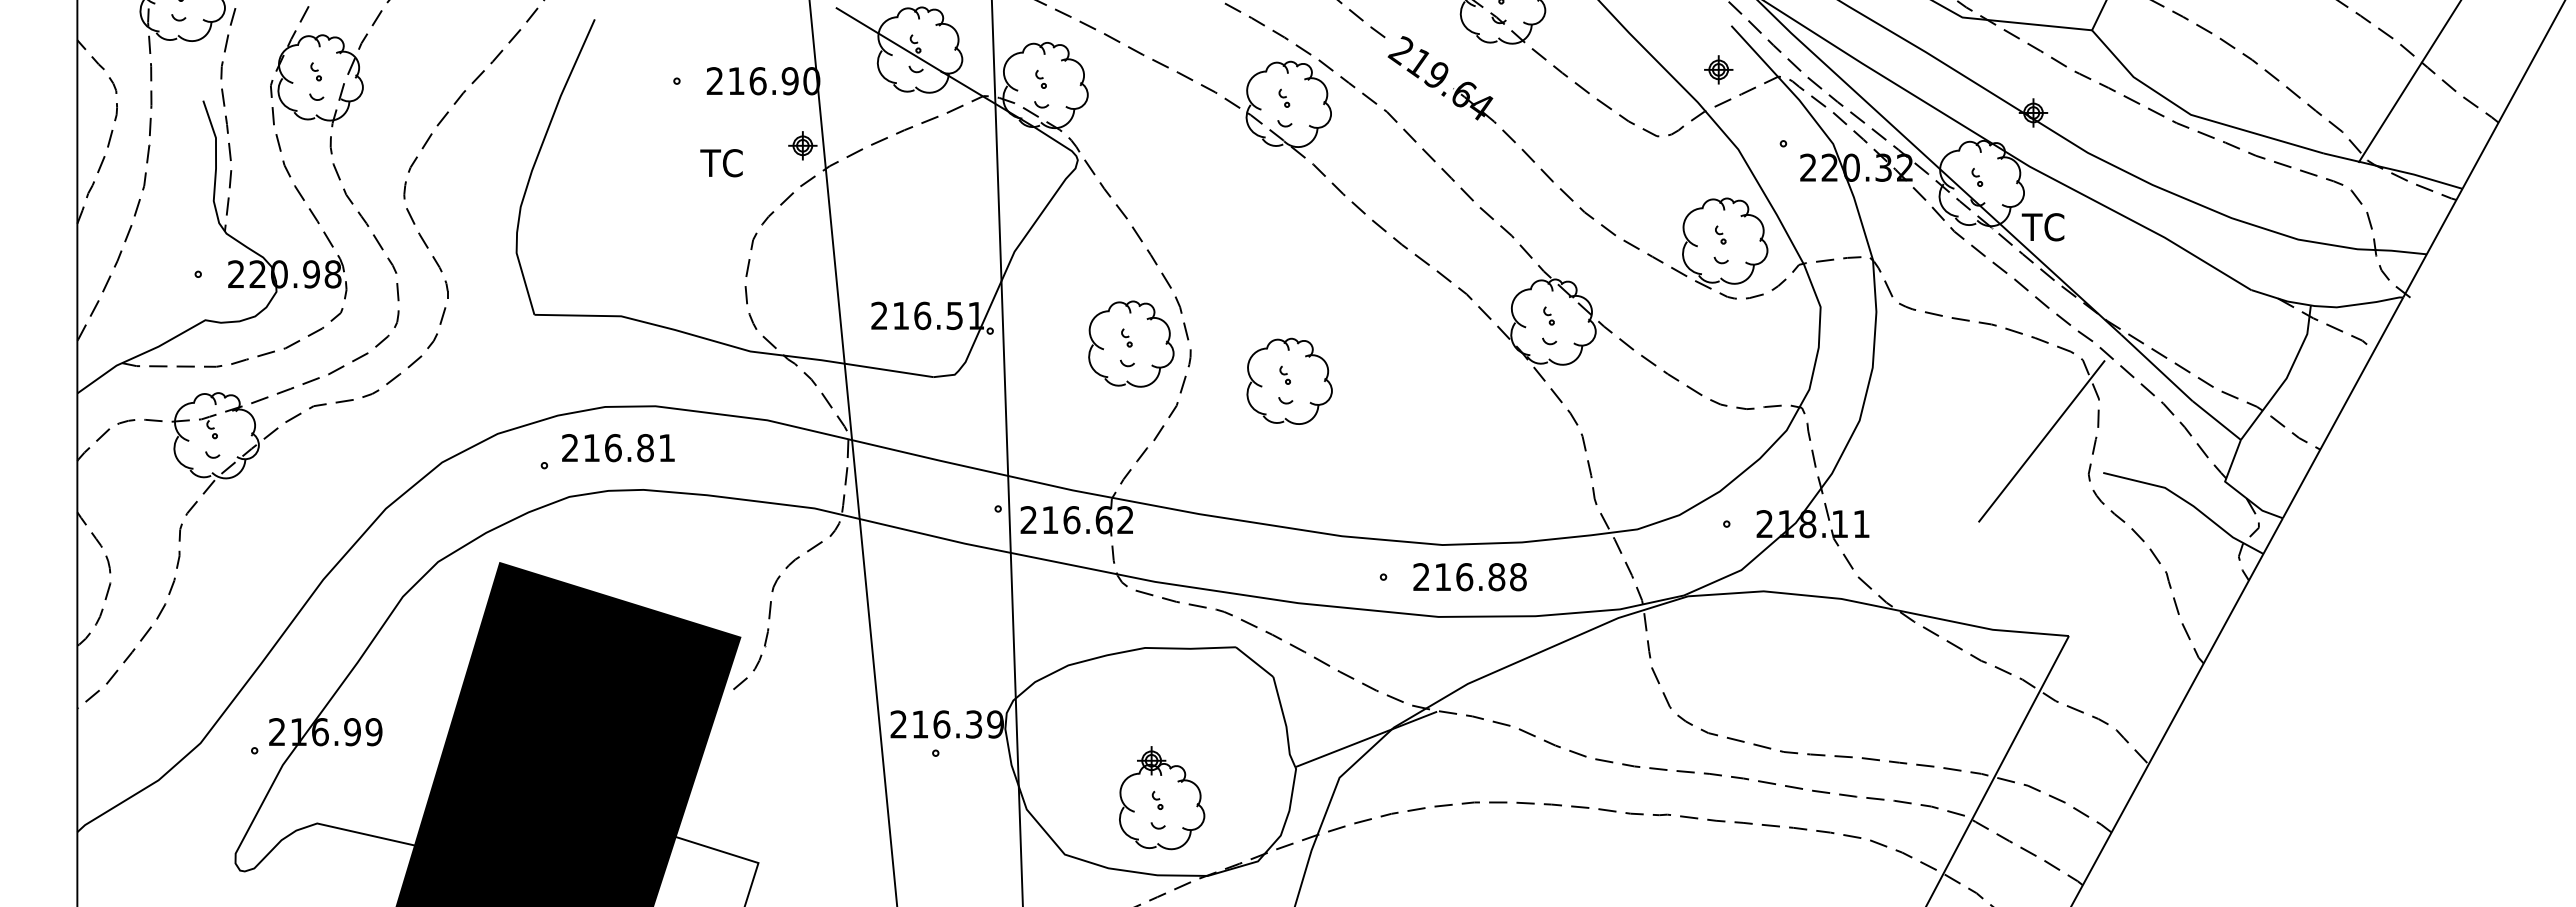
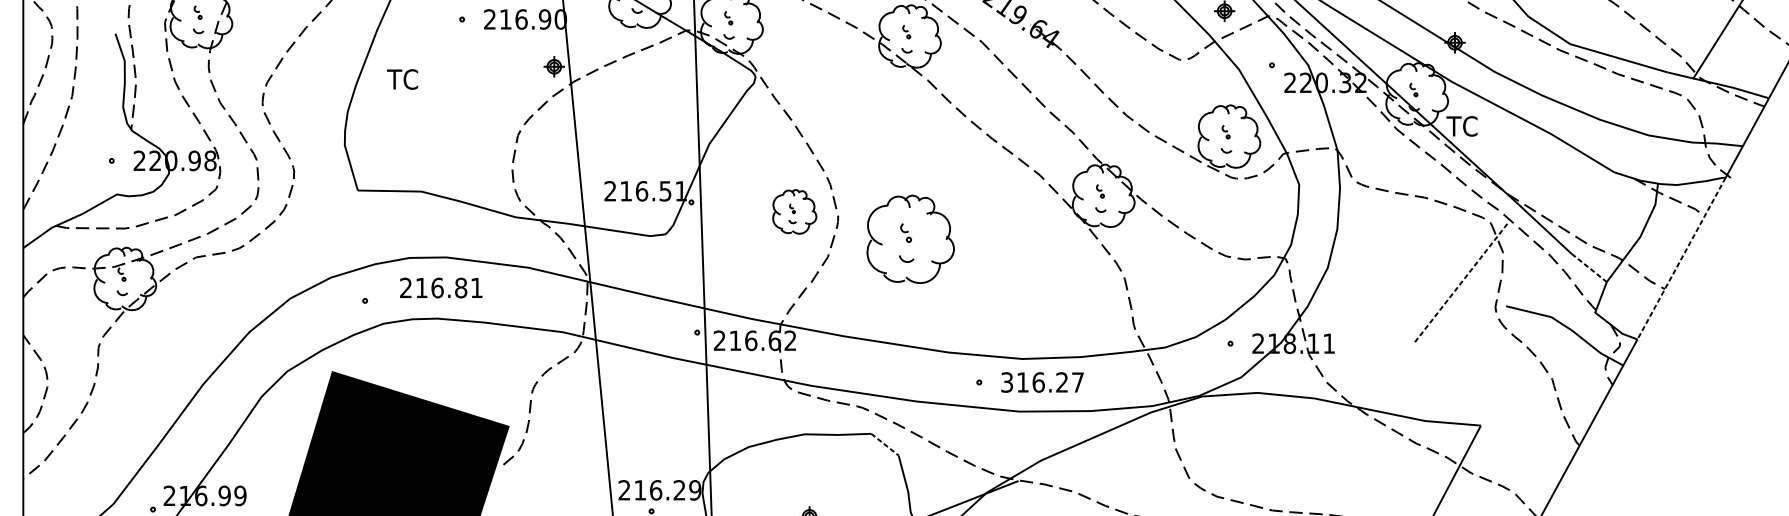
text: (721, 163) -> (402, 79), moved
part: (1131, 343) -> (794, 211), size x0.7
part: (1289, 380) -> (910, 238), size x1.4
line: (2343, 407) -> (1681, 258), solid -> dashed
line: (2216, 420) -> (1588, 267), solid -> dashed
line: (2041, 441) -> (1460, 283), solid -> dashed
text: (618, 448) -> (441, 288), moved
text: (1469, 577) -> (1042, 382), 216.88 -> 316.27
line: (1254, 662) -> (884, 444), solid -> dashed
text: (973, 724) -> (679, 490), 216.39 -> 216.29

